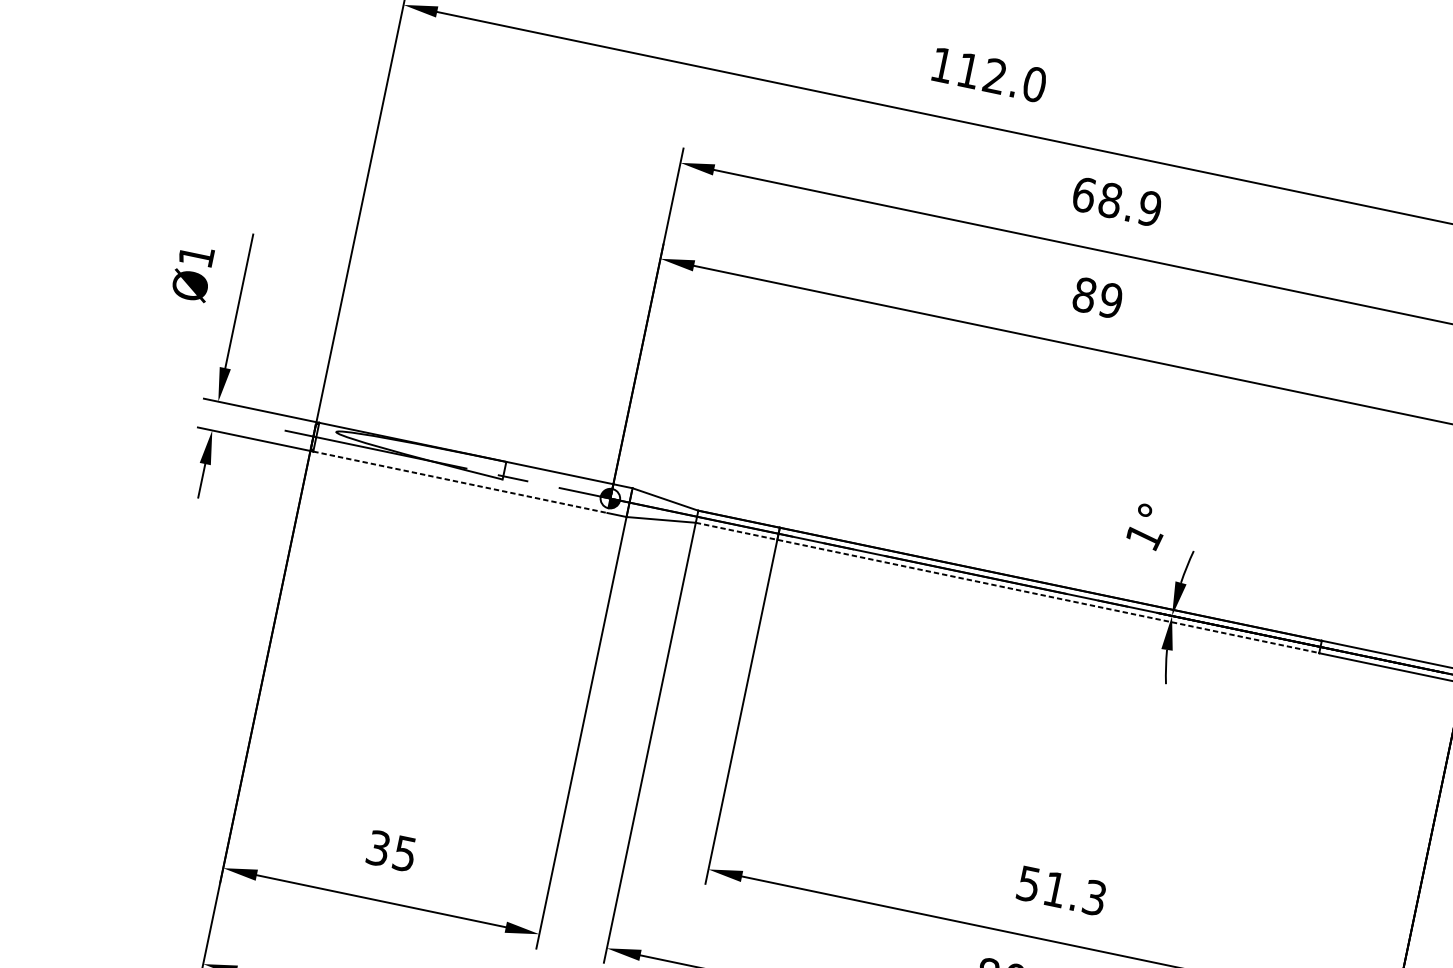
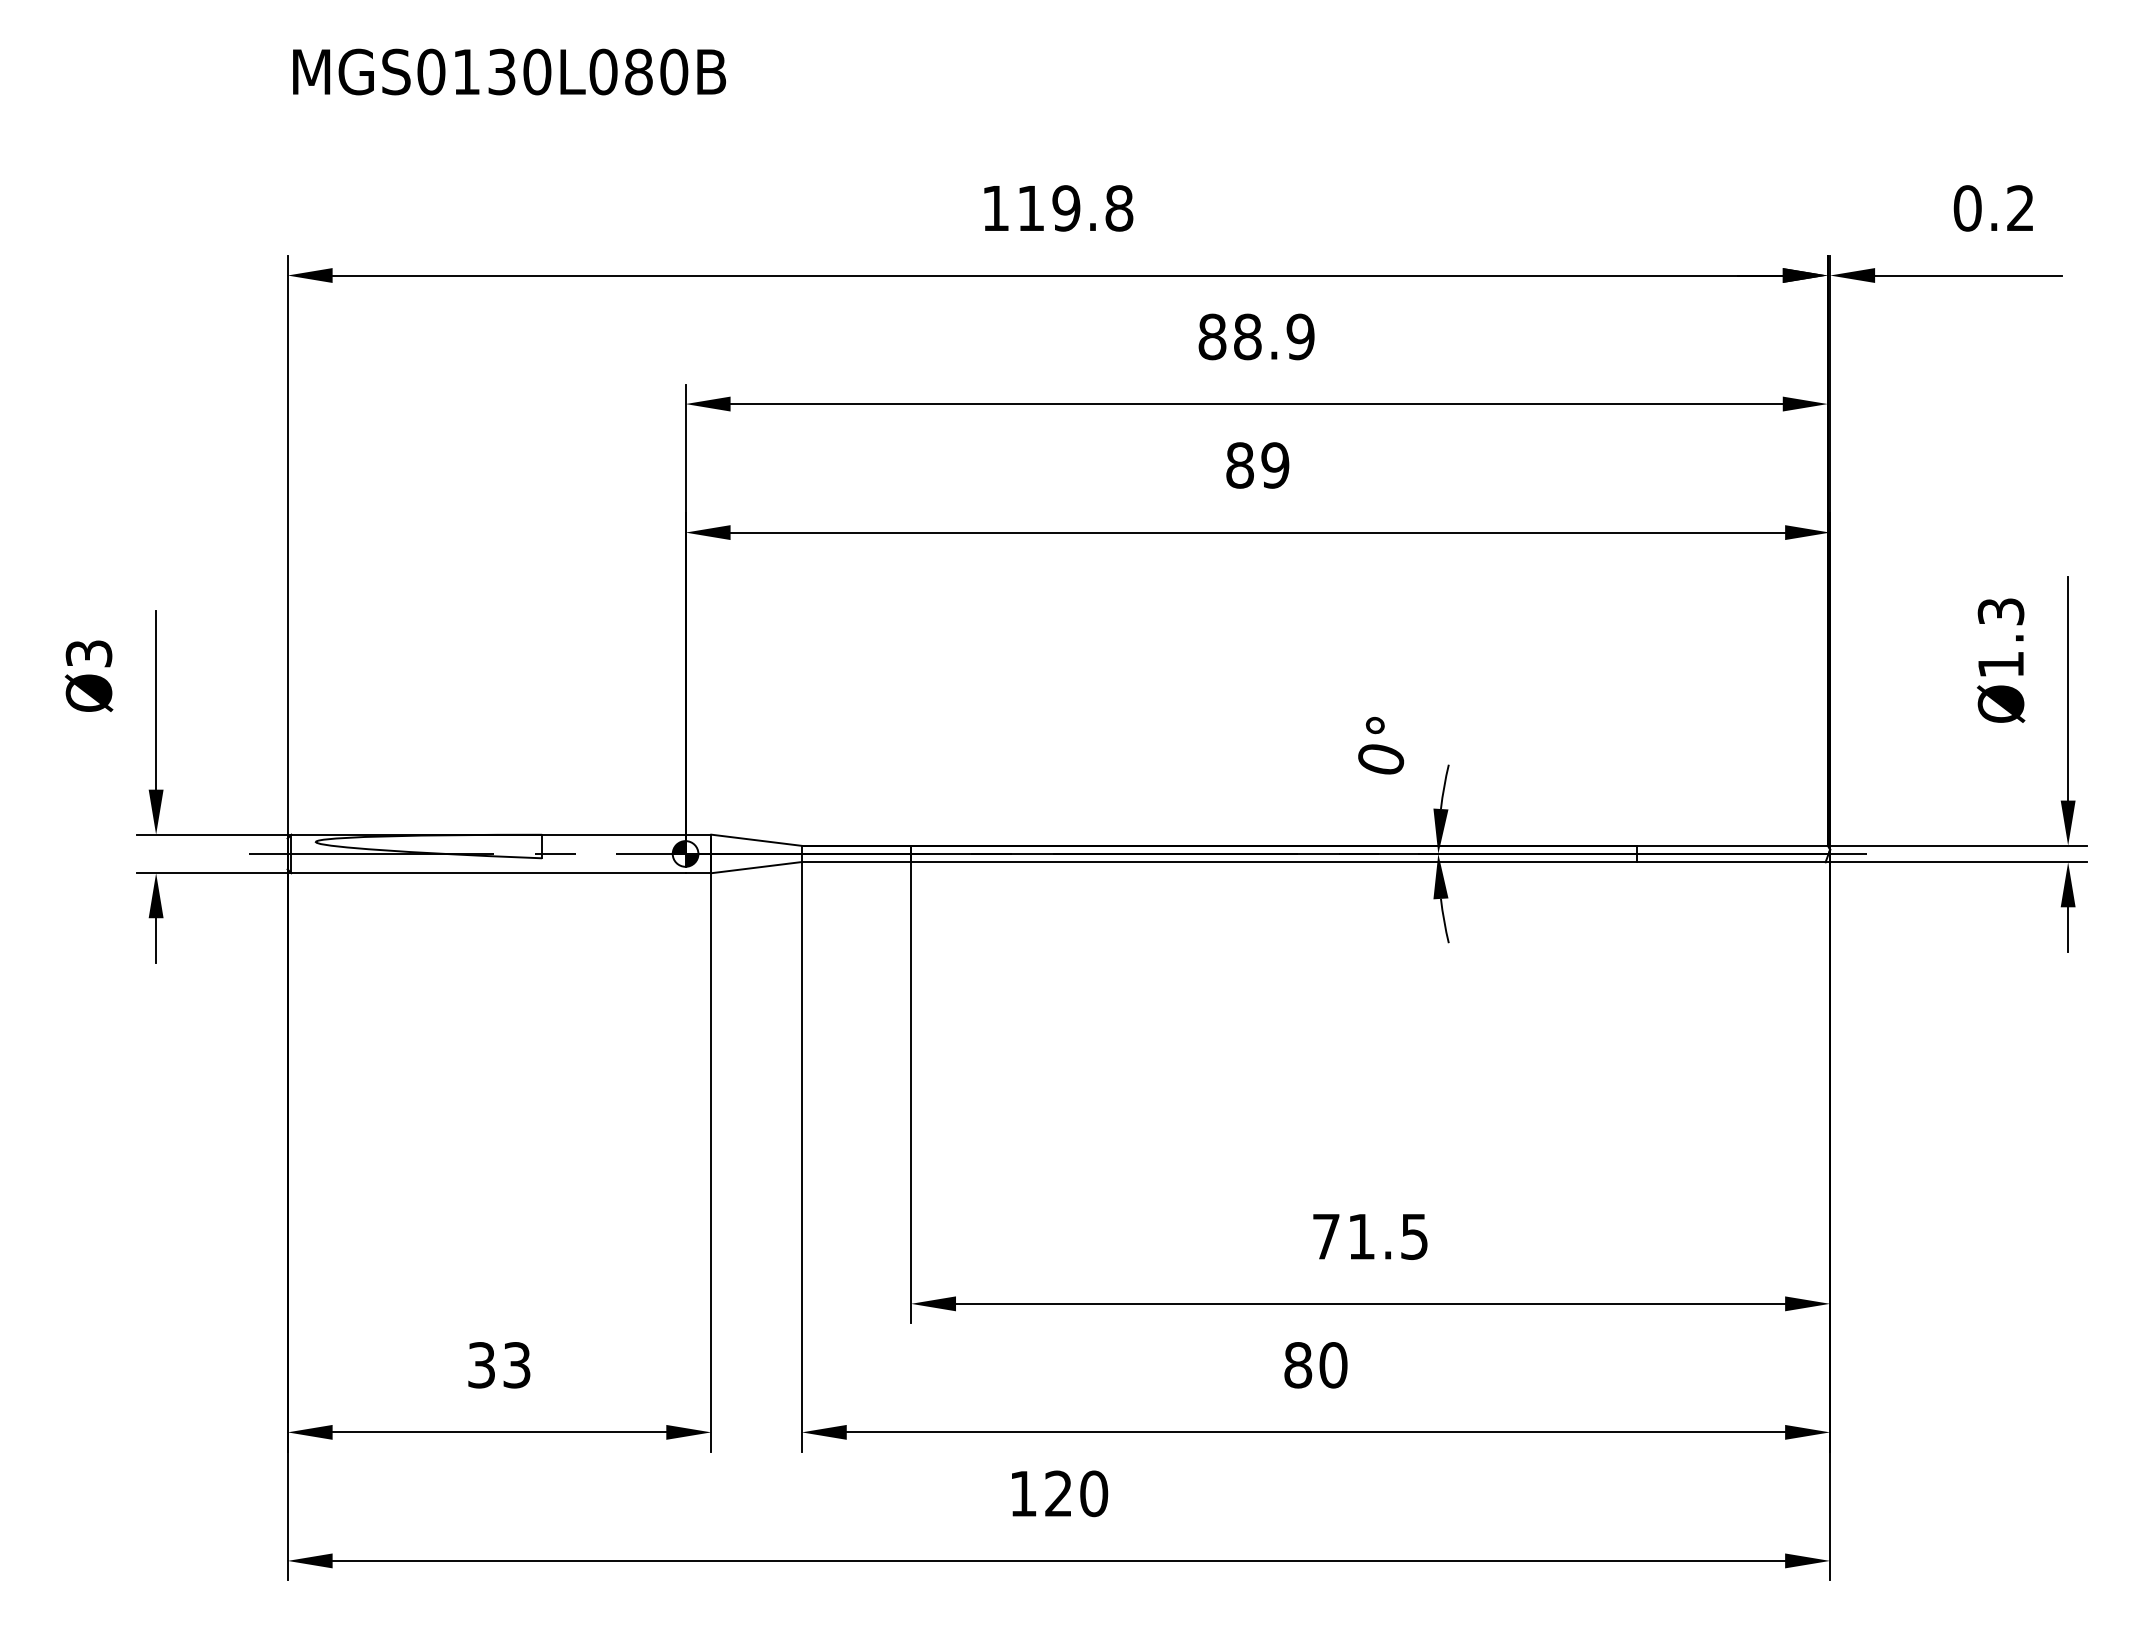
text: (1014, 80) -> (1092, 208), 112.0 -> 119.8
text: (1084, 194) -> (1212, 336), 68.9 -> 88.9
text: (196, 255) -> (88, 653), Ø1 -> Ø3
line: (461, 482) -> (489, 873), dashed -> solid
text: (1144, 536) -> (1381, 759), 1° -> 0°
line: (1007, 588) -> (1219, 862), dashed -> solid
text: (405, 853) -> (517, 1364), 35 -> 33
text: (1061, 890) -> (1370, 1236), 51.3 -> 71.5

